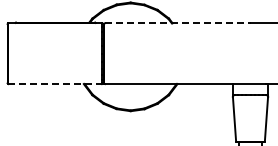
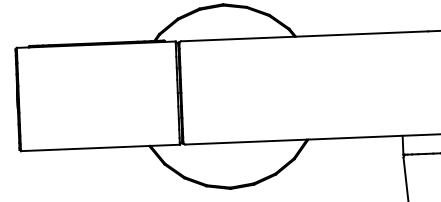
line: (177, 23) -> (304, 36), dashed -> solid
line: (55, 84) -> (101, 148), dashed -> solid

